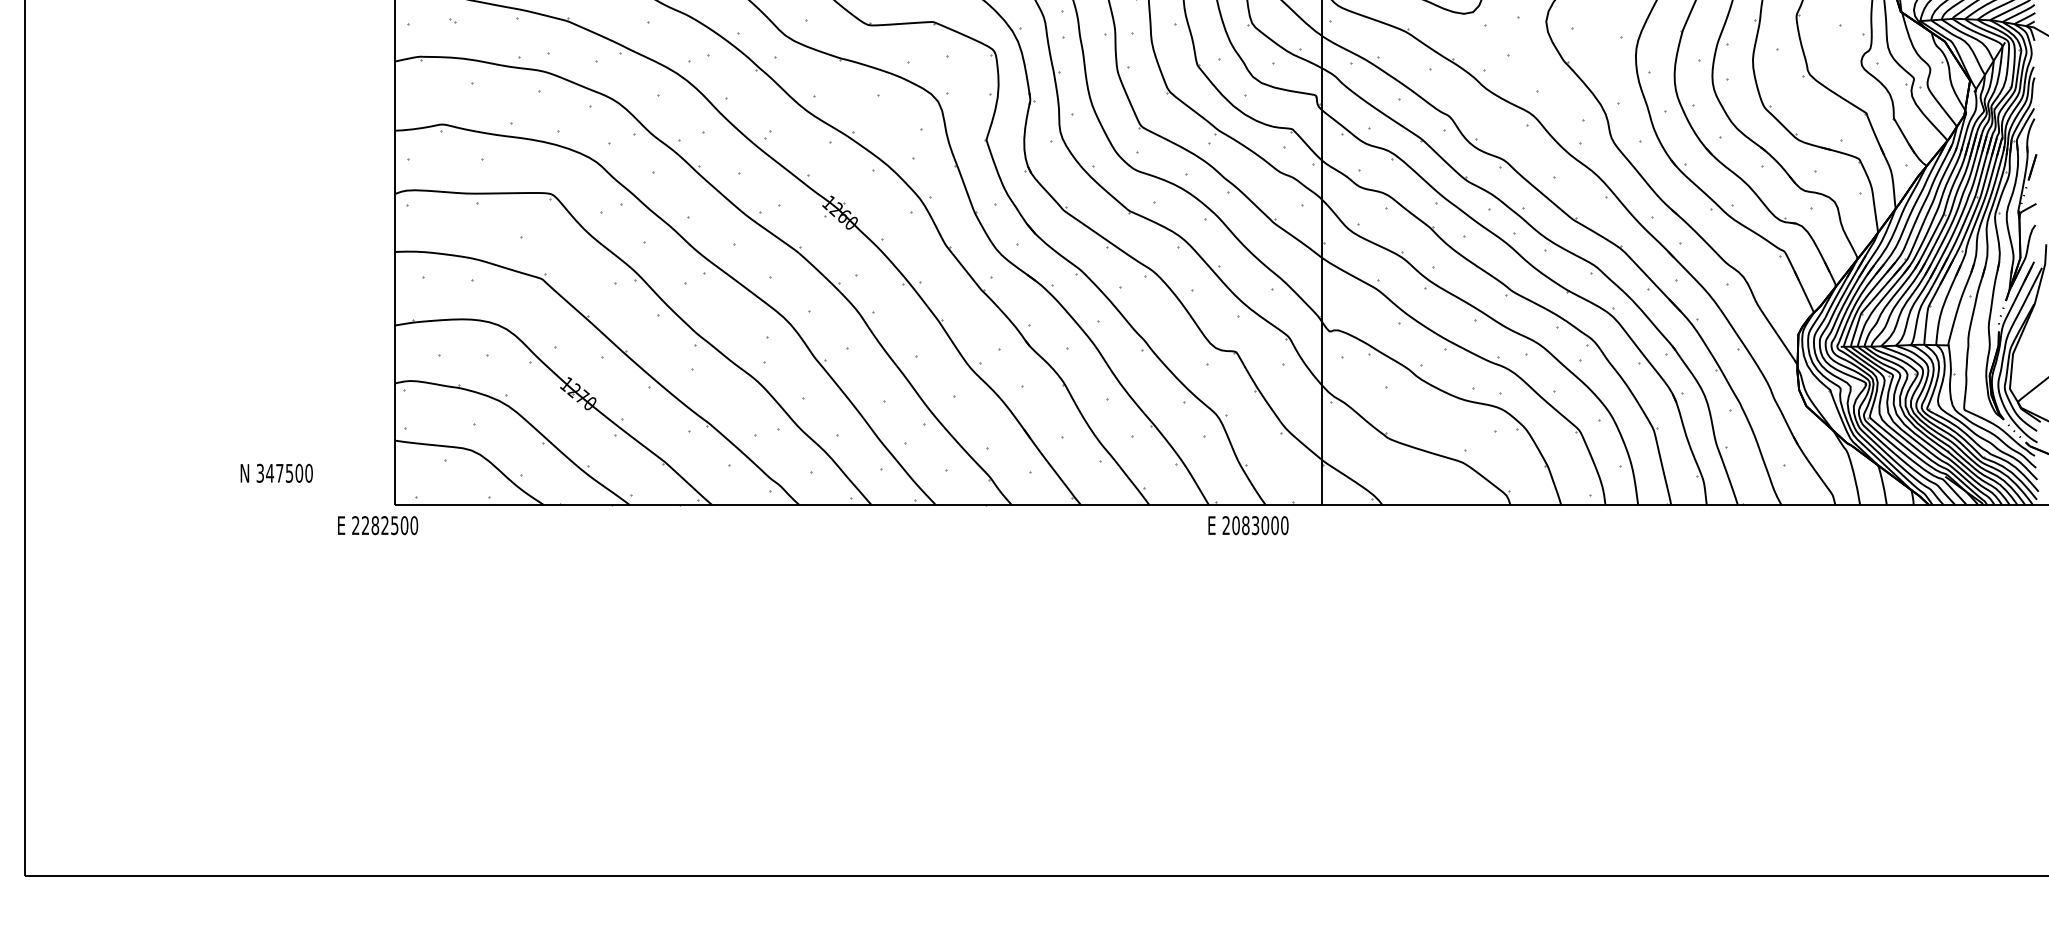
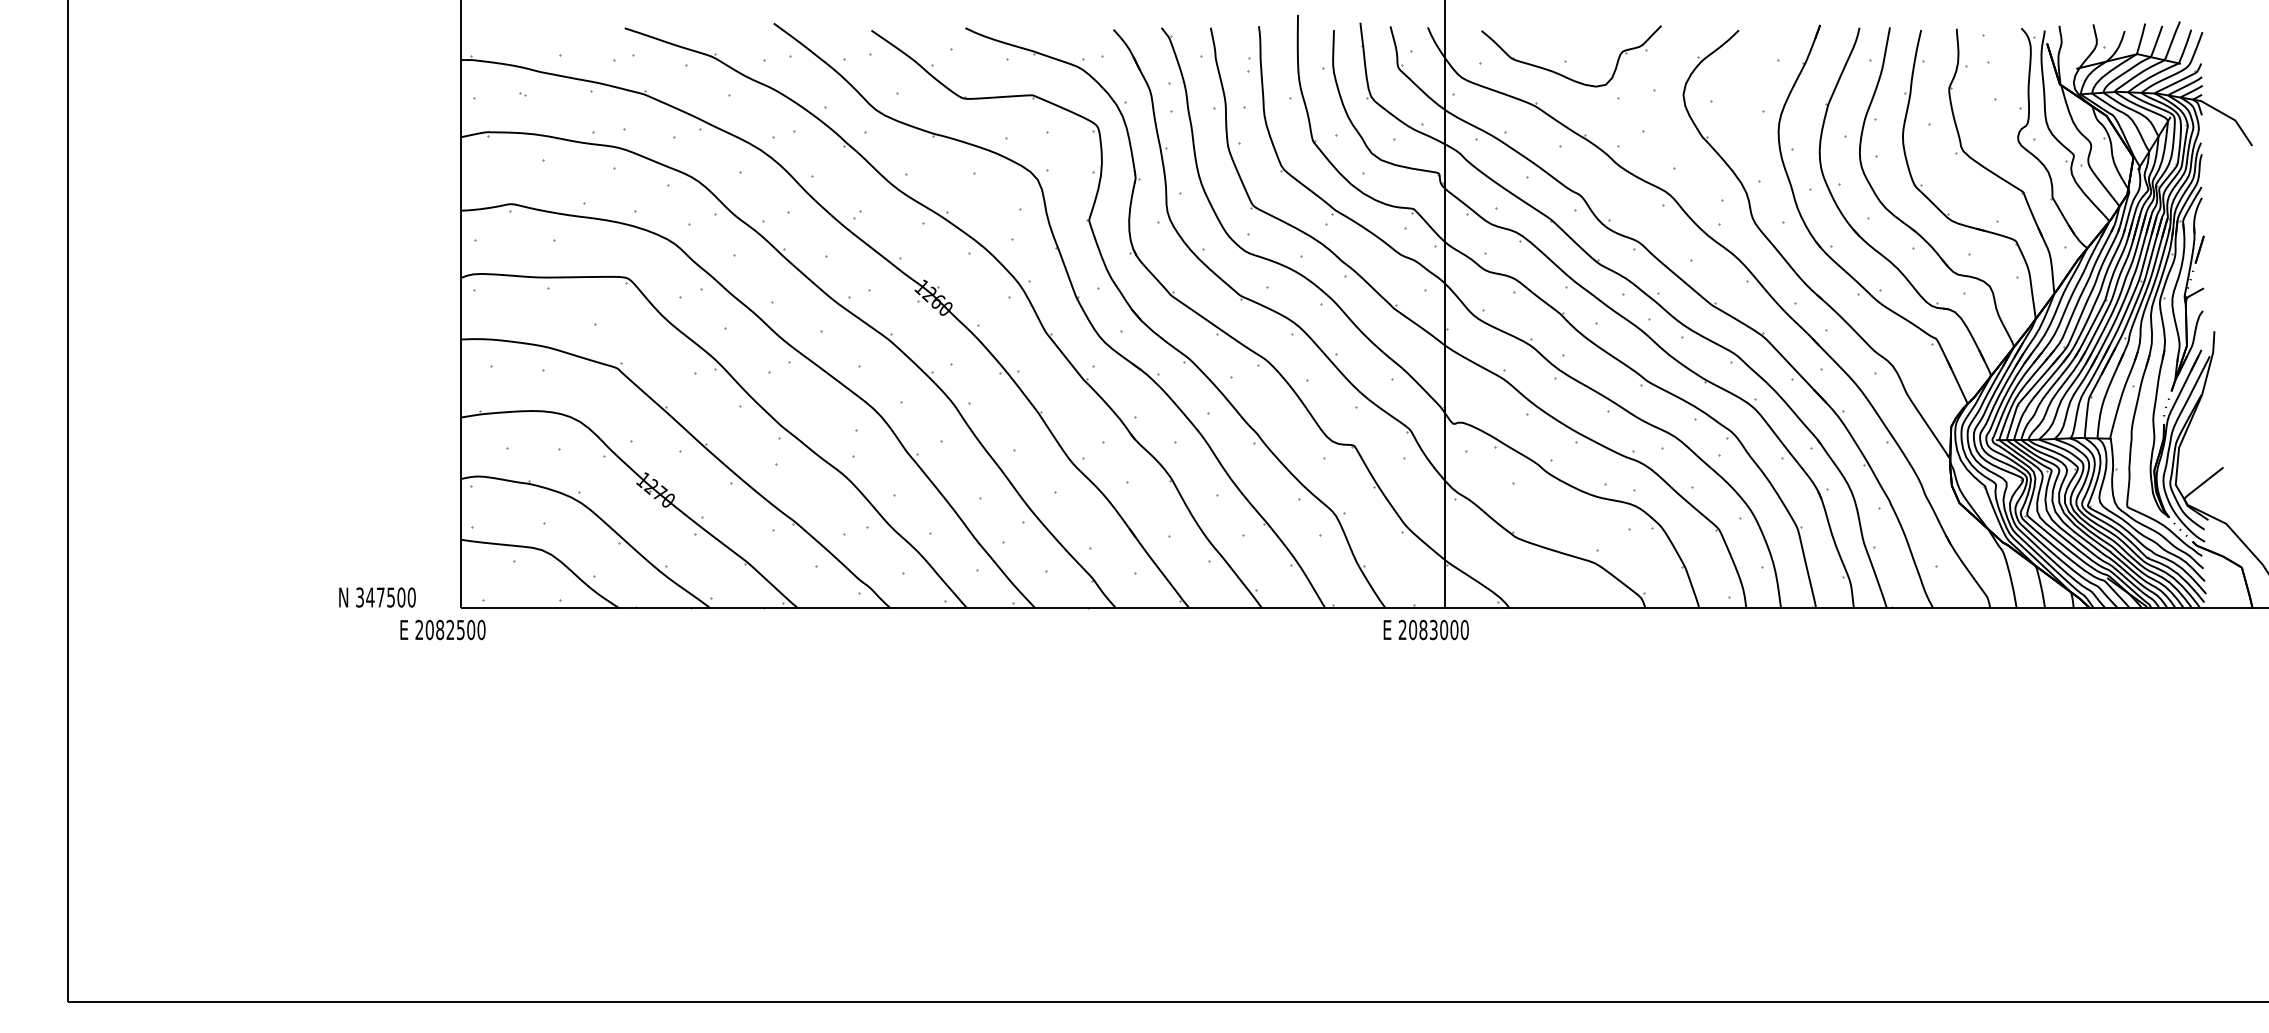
text: (276, 473) -> (377, 597), moved
text: (1247, 525) -> (1425, 629), moved
text: (365, 526) -> (429, 630), 2282500 -> 2082500

